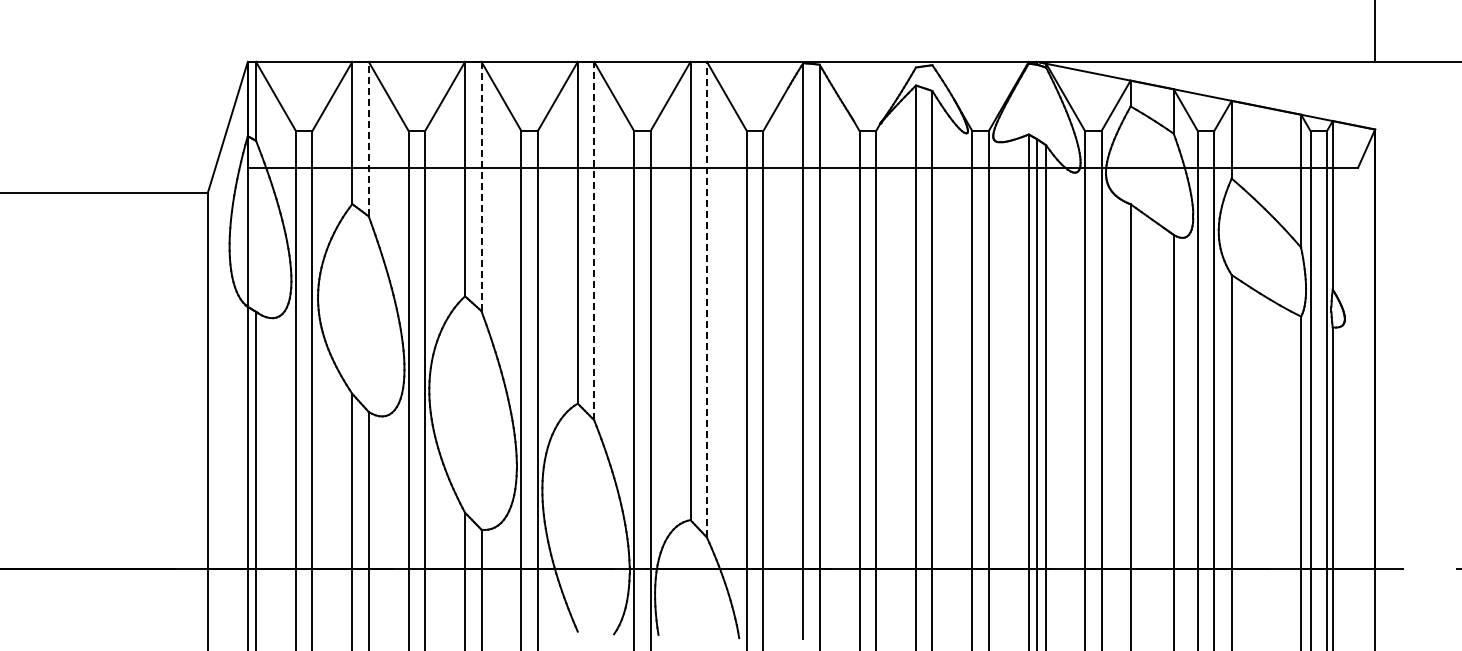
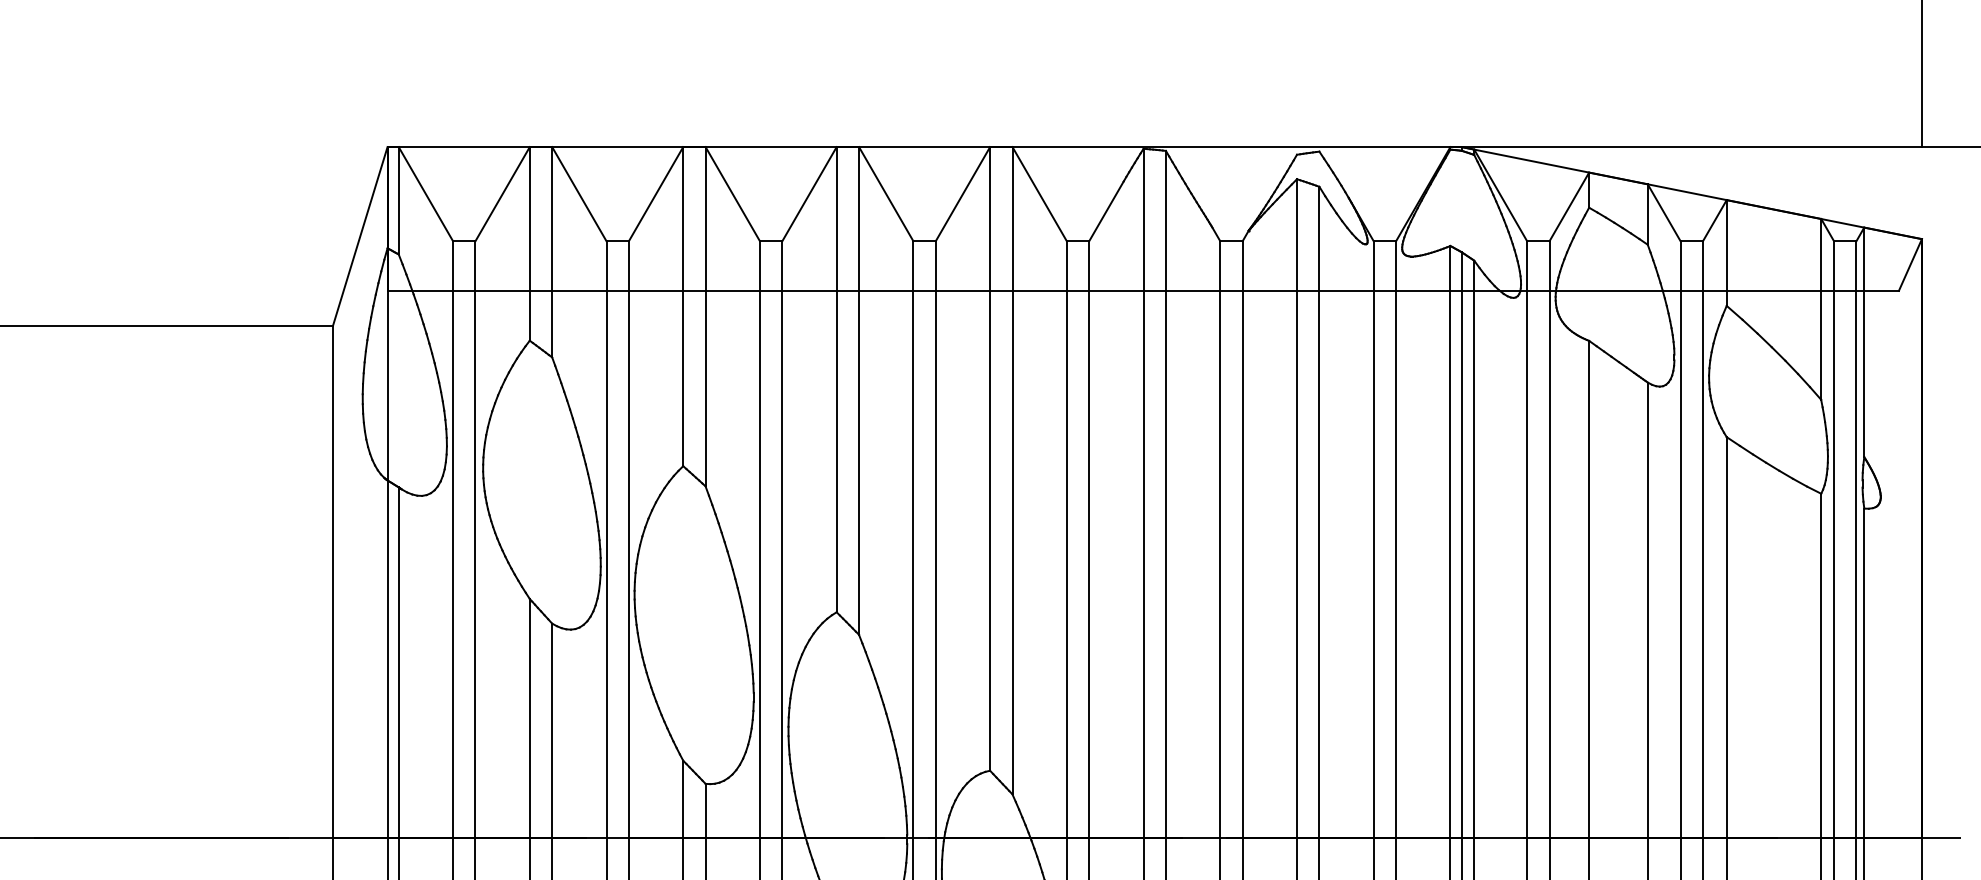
line: (368, 138) -> (551, 251), dashed -> solid
line: (481, 186) -> (705, 316), dashed -> solid
line: (594, 240) -> (859, 390), dashed -> solid
line: (706, 299) -> (1011, 470), dashed -> solid

